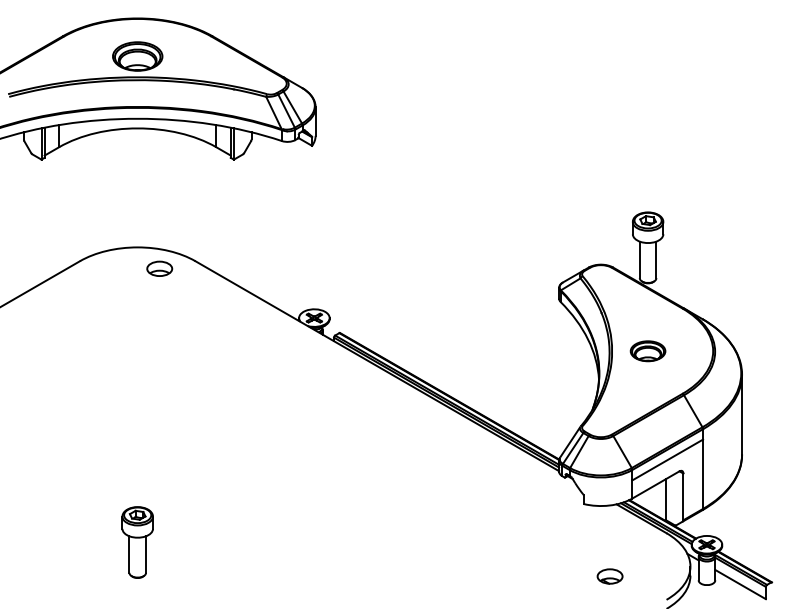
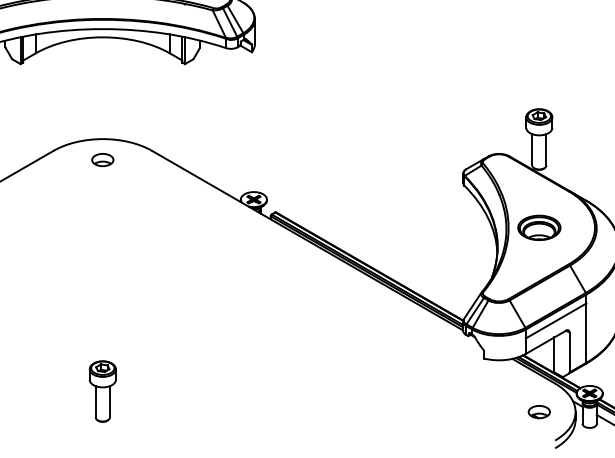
part: (159, 268) -> (102, 159), moved
part: (647, 351) -> (538, 228), size x1.43
part: (609, 576) -> (538, 412), moved

